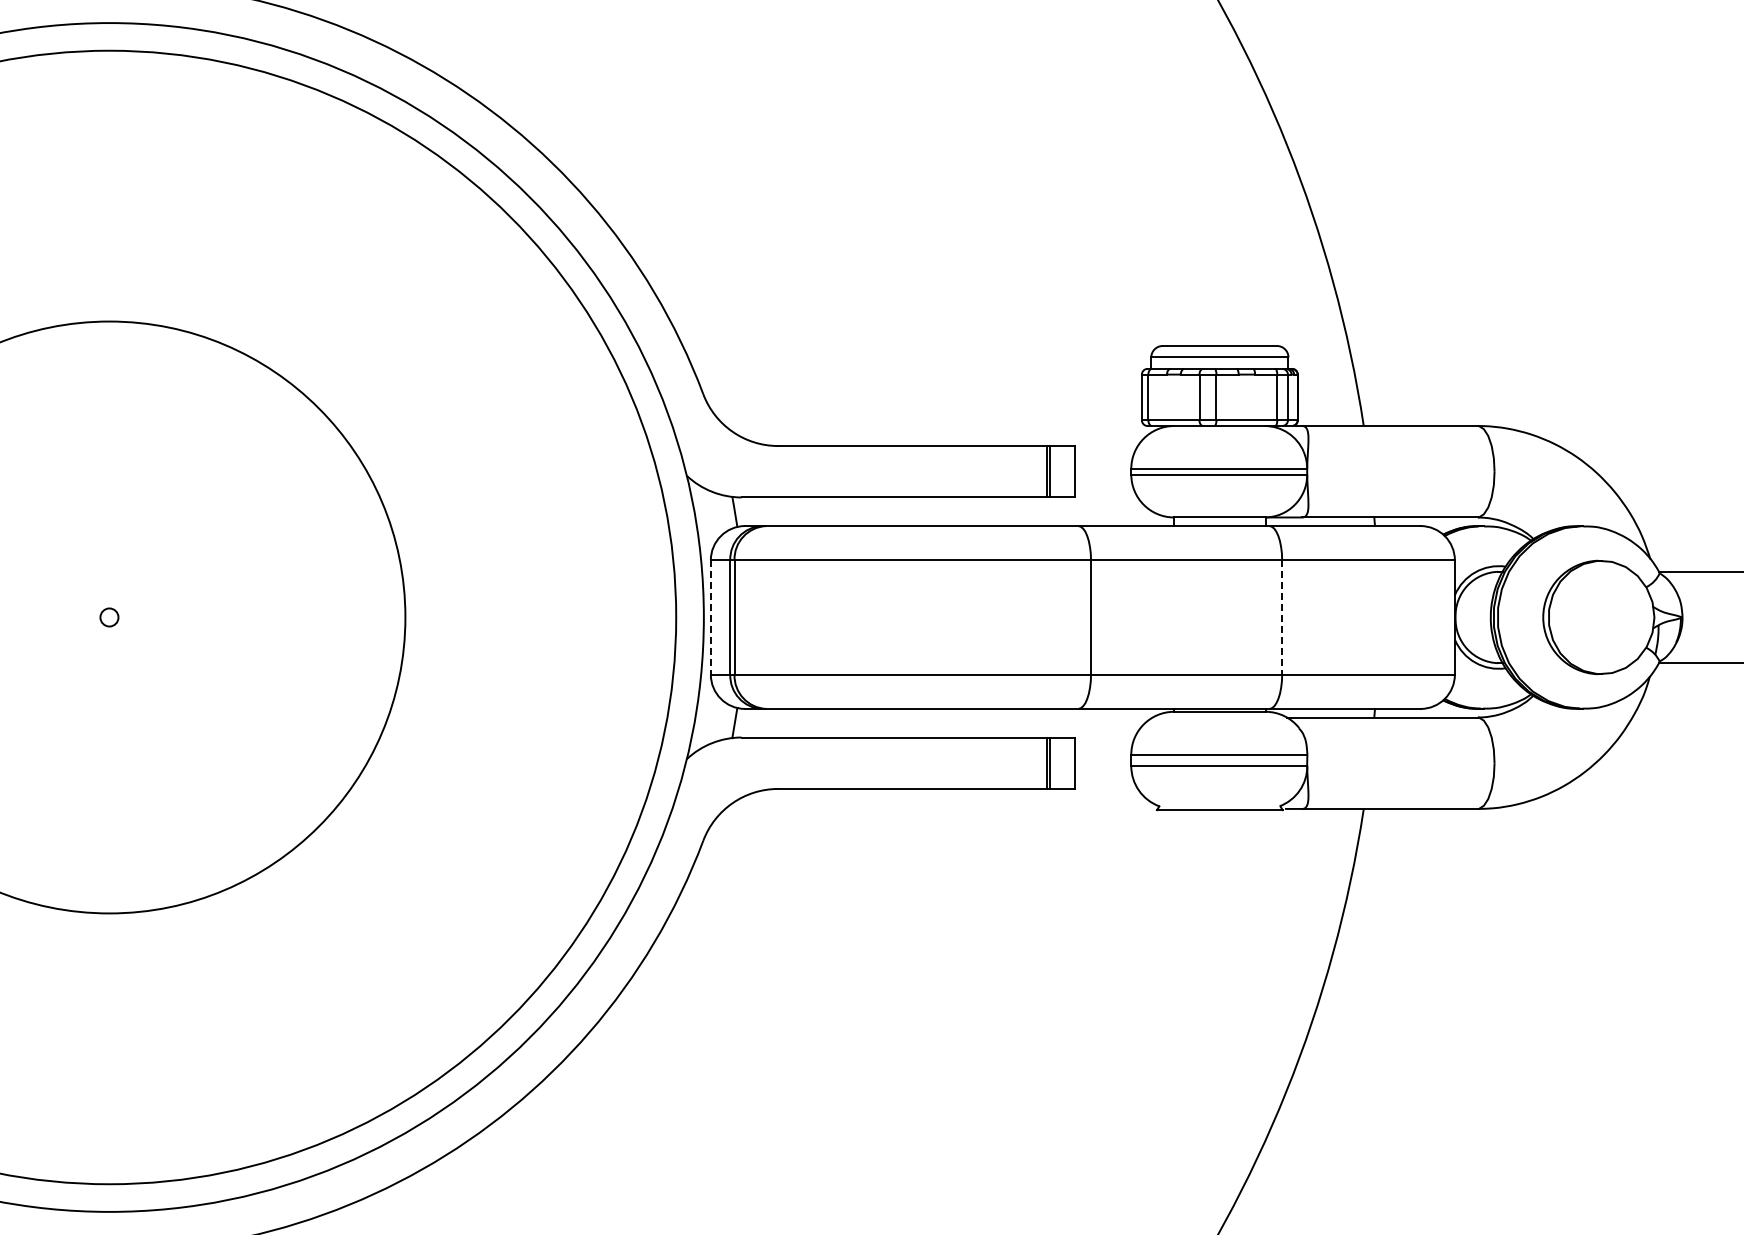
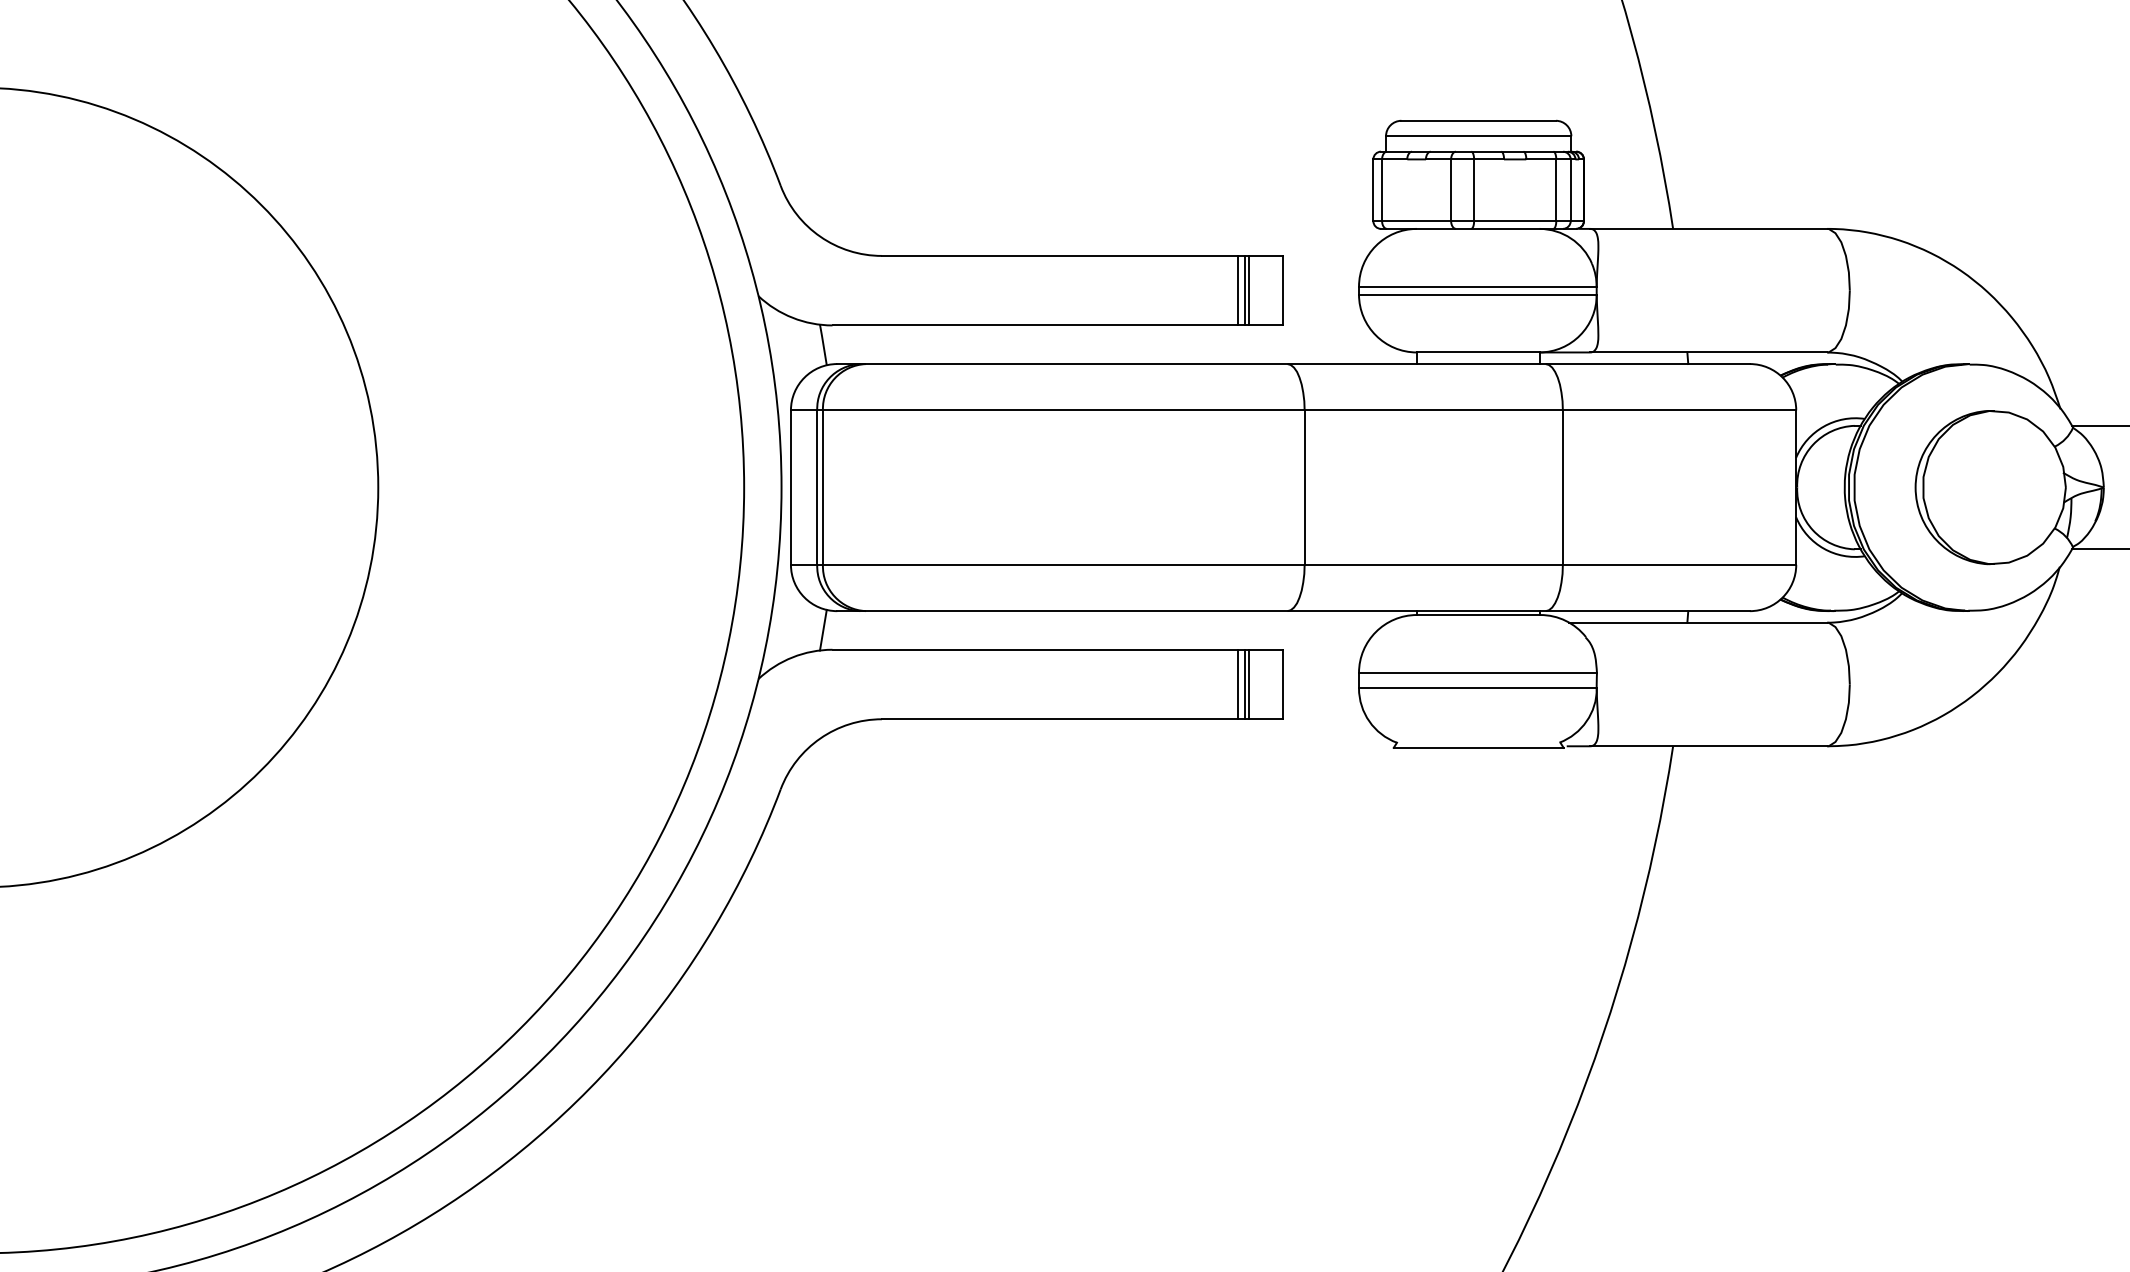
line: (1041, 471) -> (1237, 290), added
line: (710, 617) -> (790, 487), dashed -> solid
line: (1282, 617) -> (1563, 487), dashed -> solid
line: (1041, 762) -> (1237, 683), added

